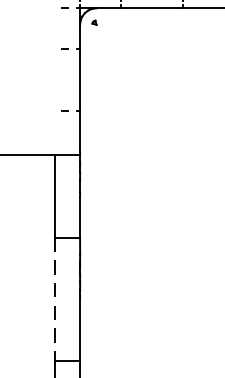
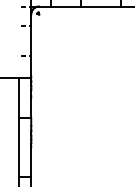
line: (55, 299) -> (19, 147), dashed -> solid

